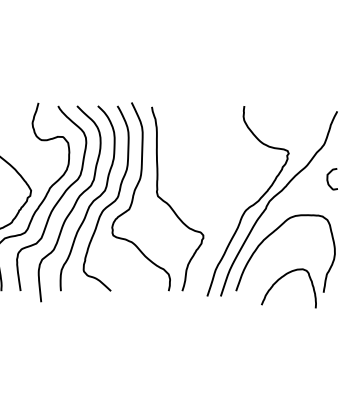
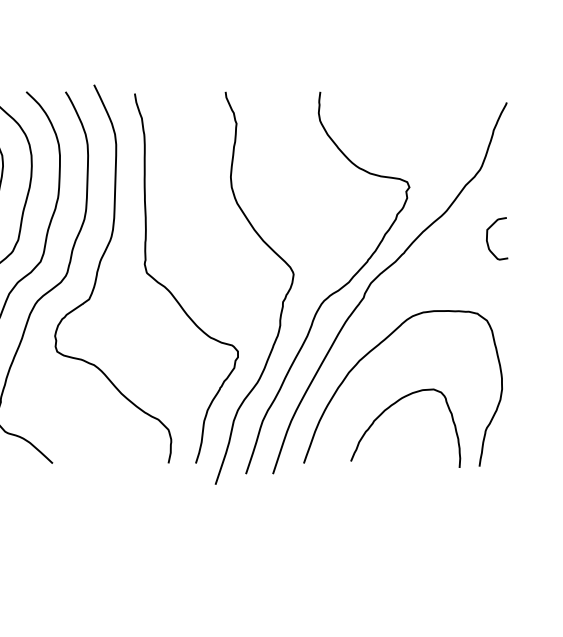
curve: (225, 209) -> (282, 299), added
curve: (280, 279) -> (388, 409), moved

